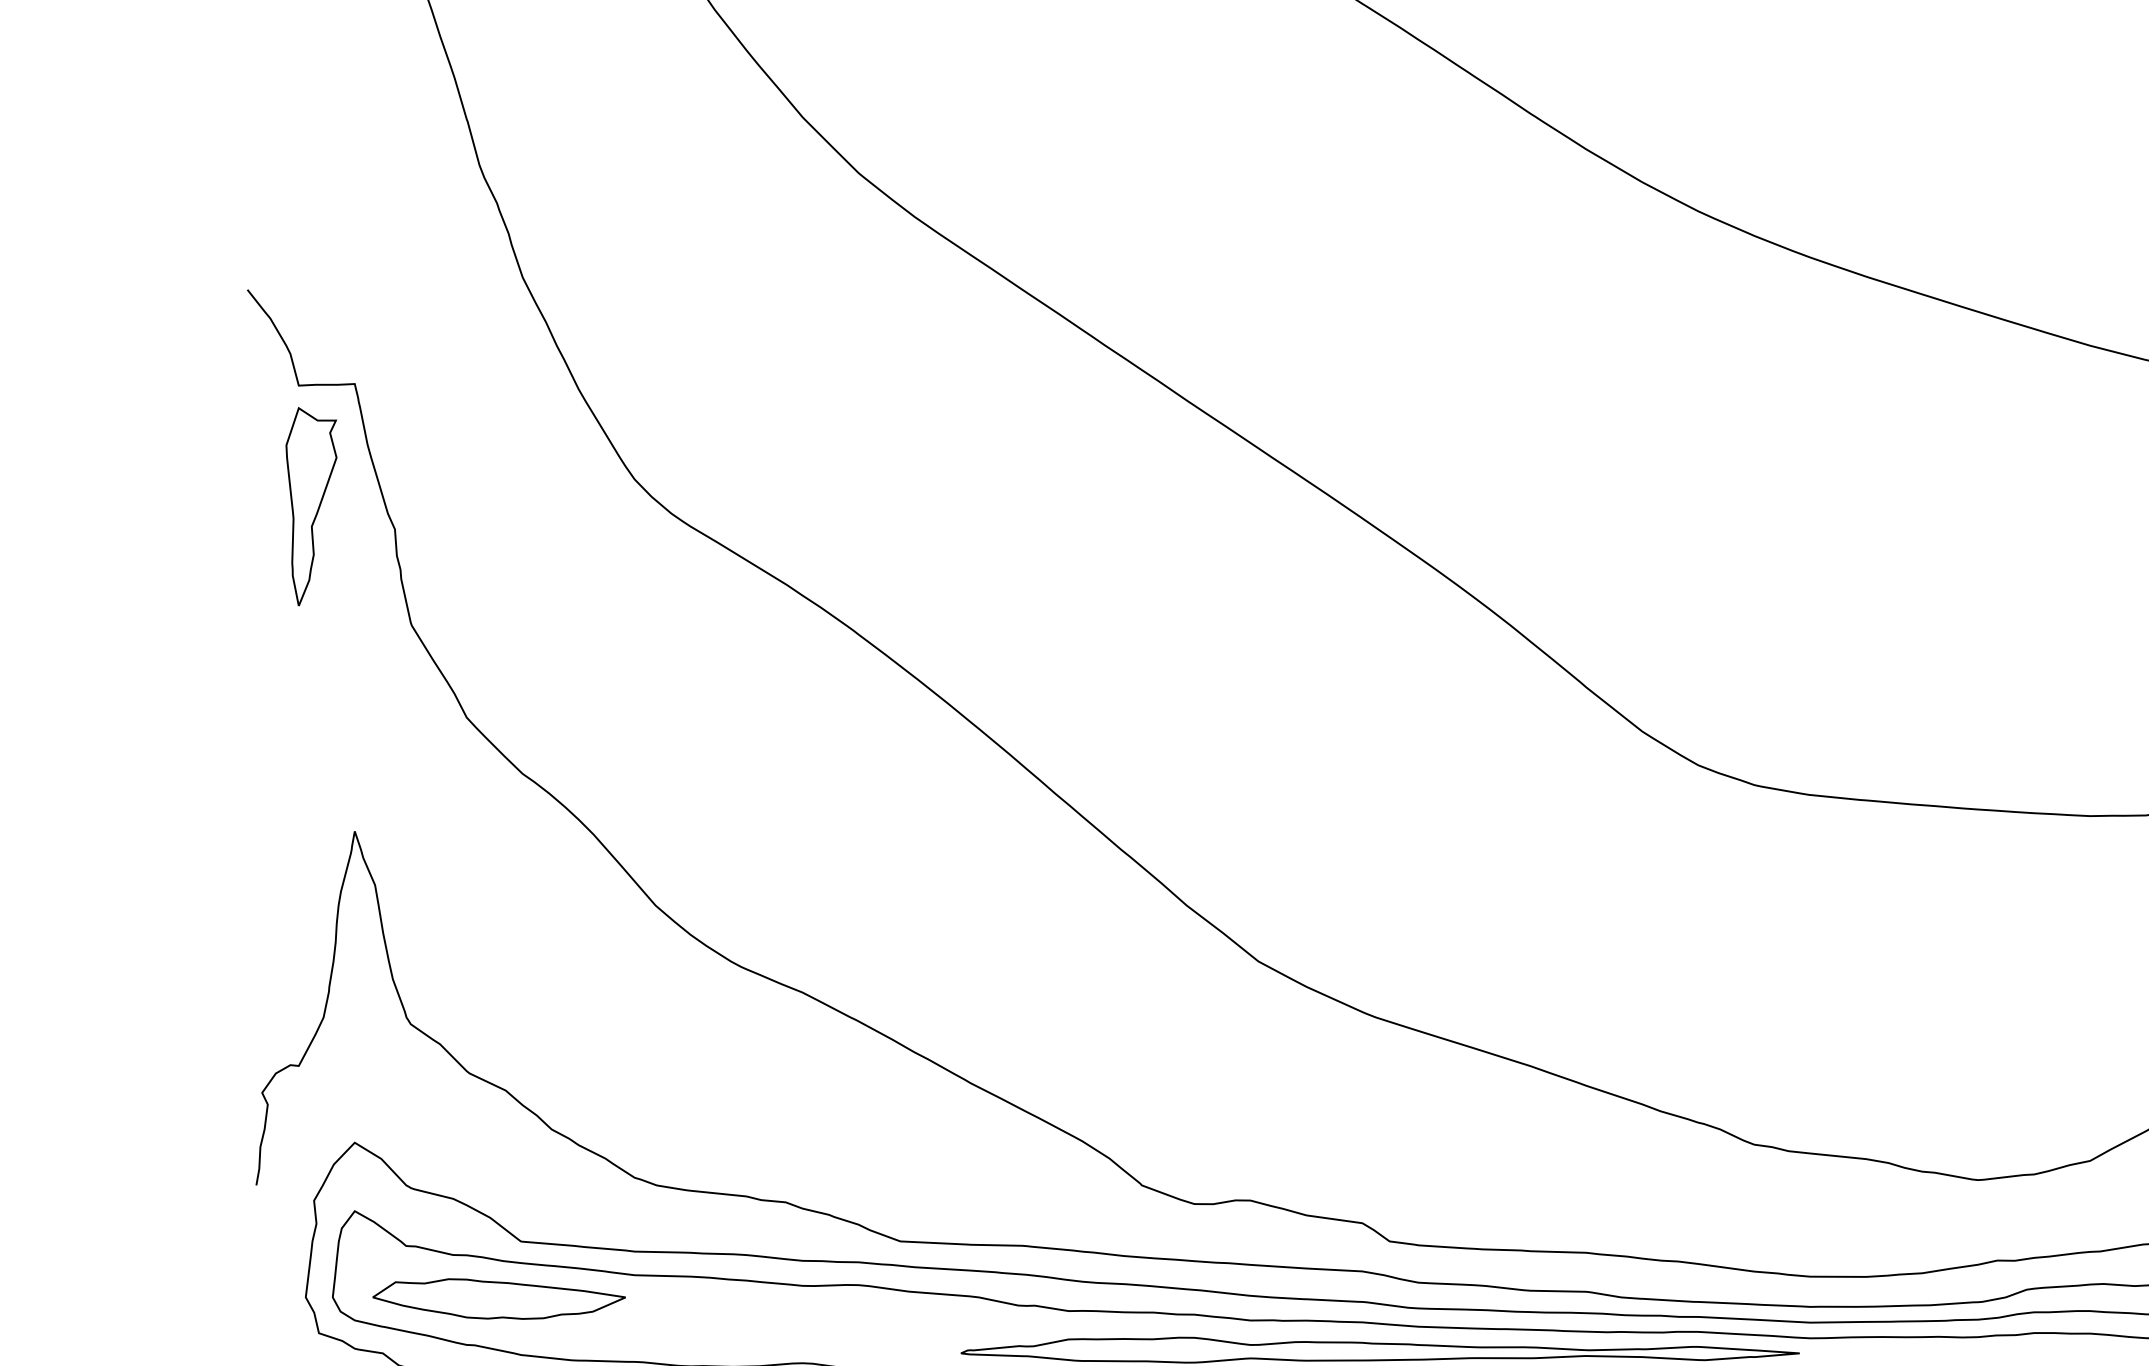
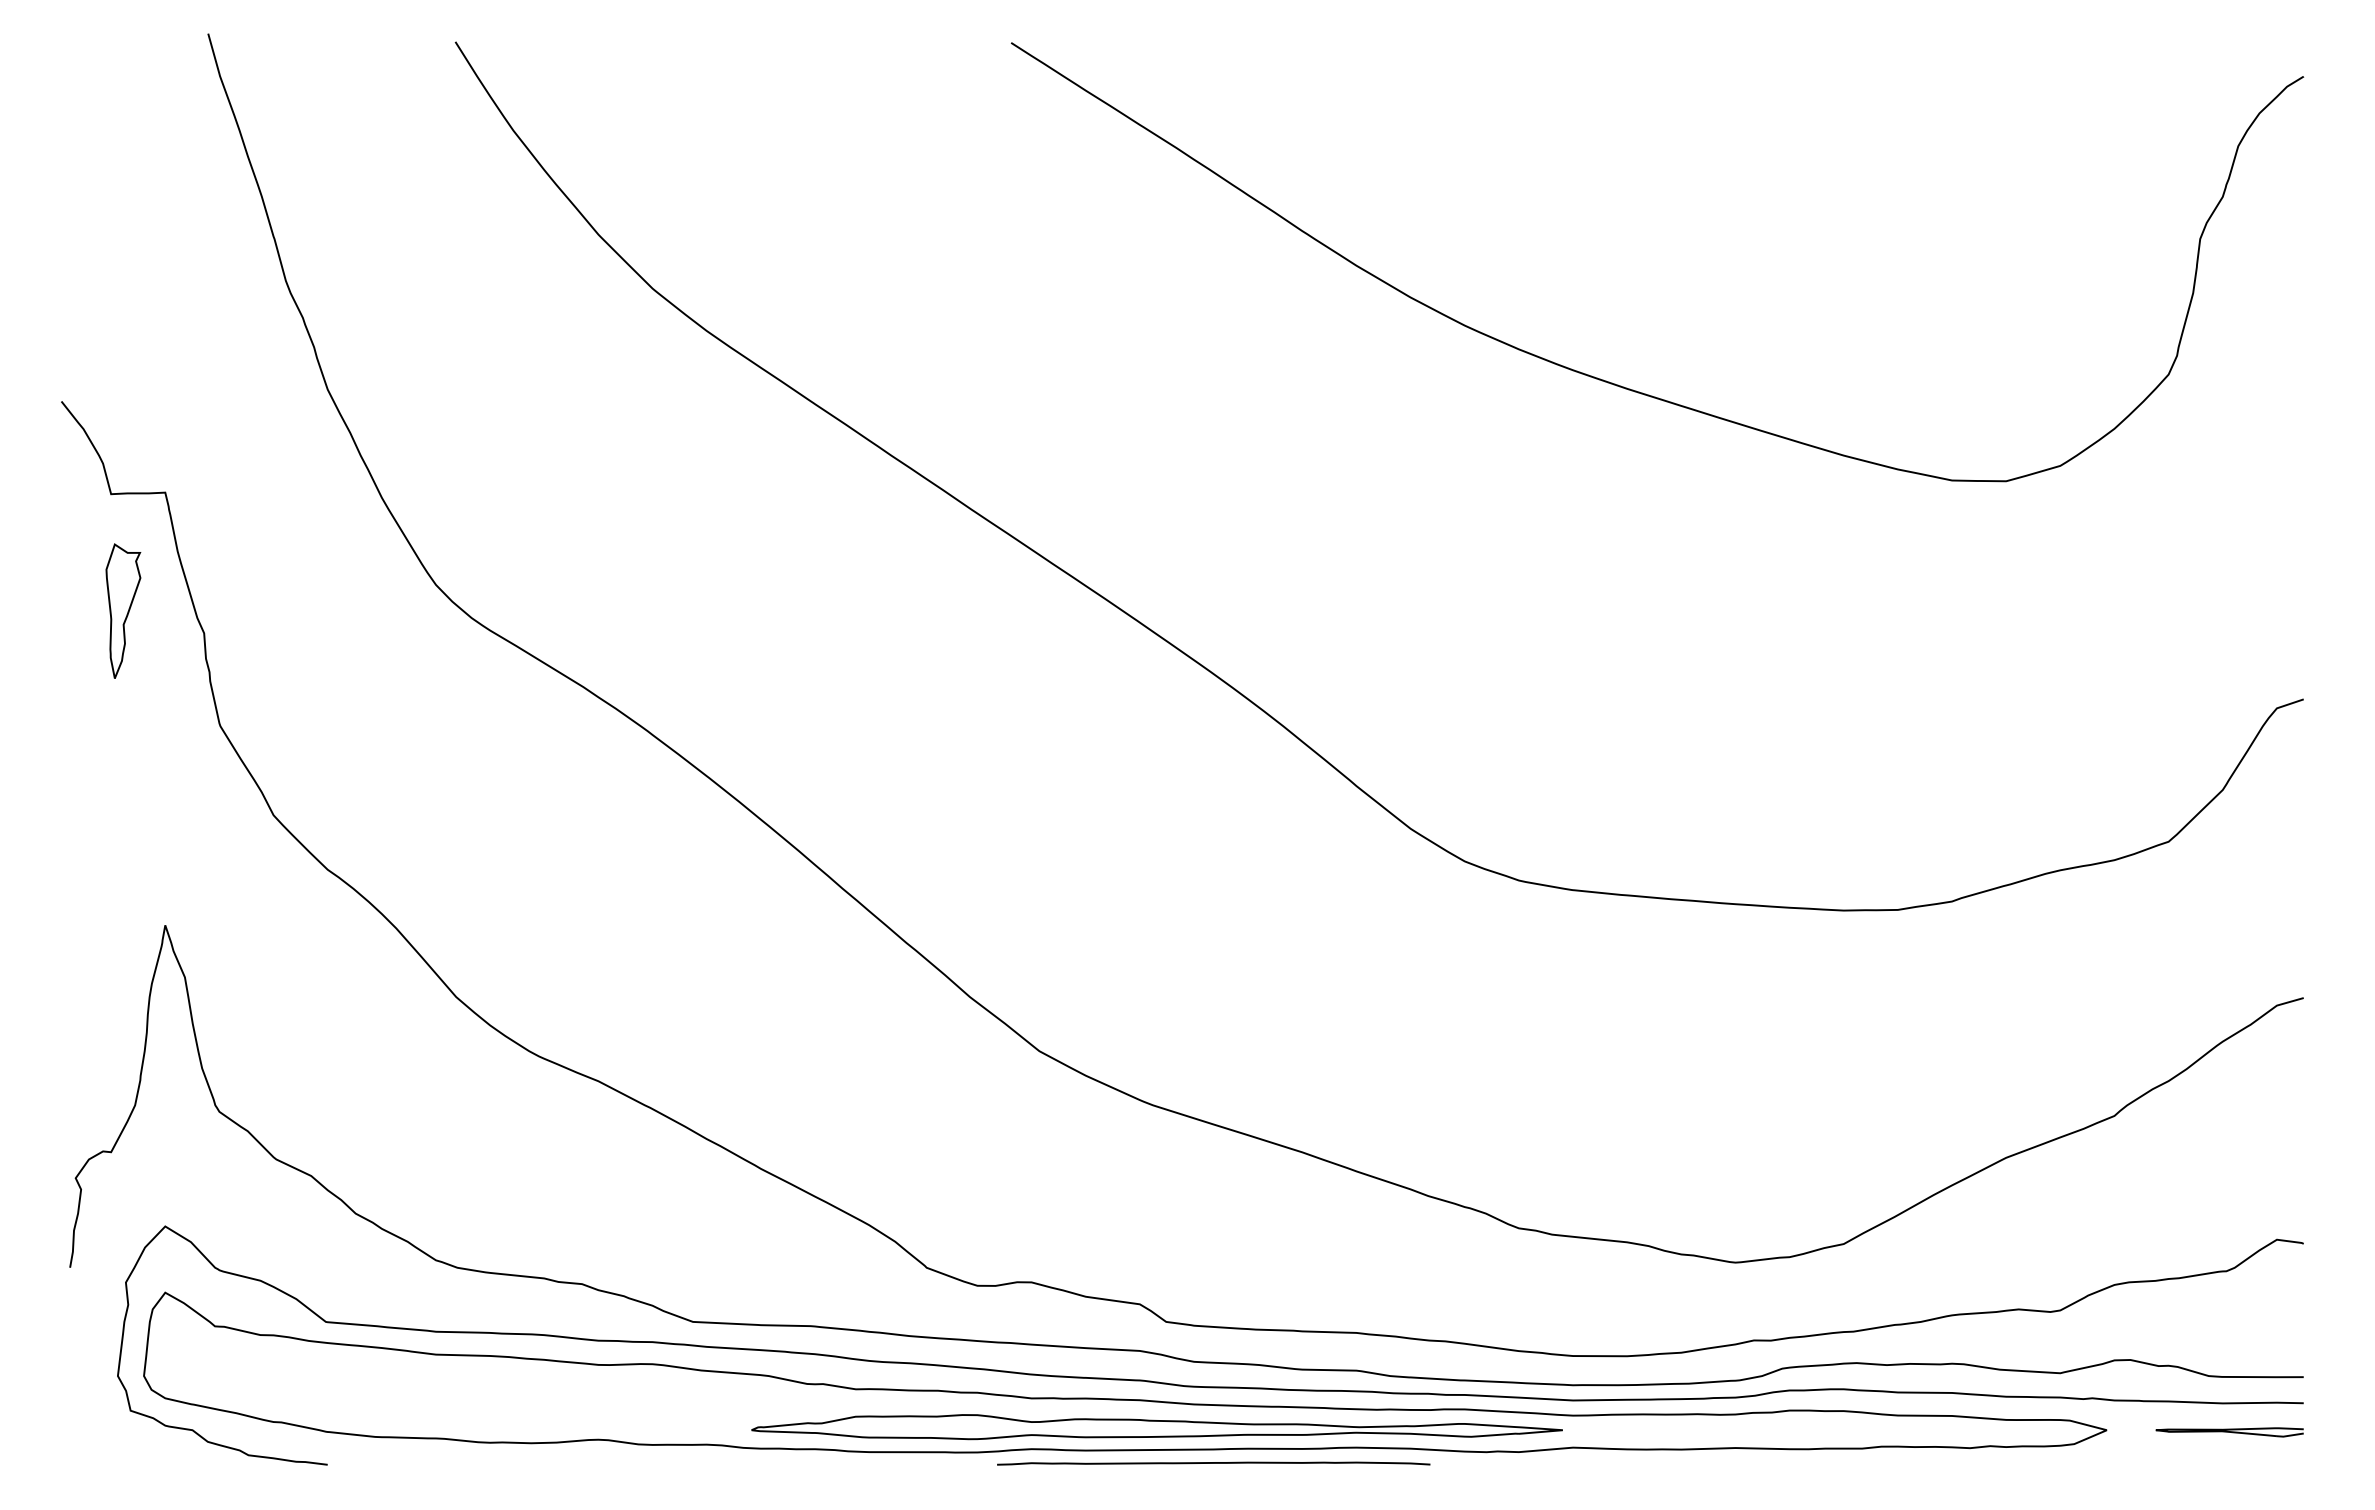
part: (311, 505) -> (123, 610), size x0.7
part: (498, 1298) -> (304, 1377), removed

